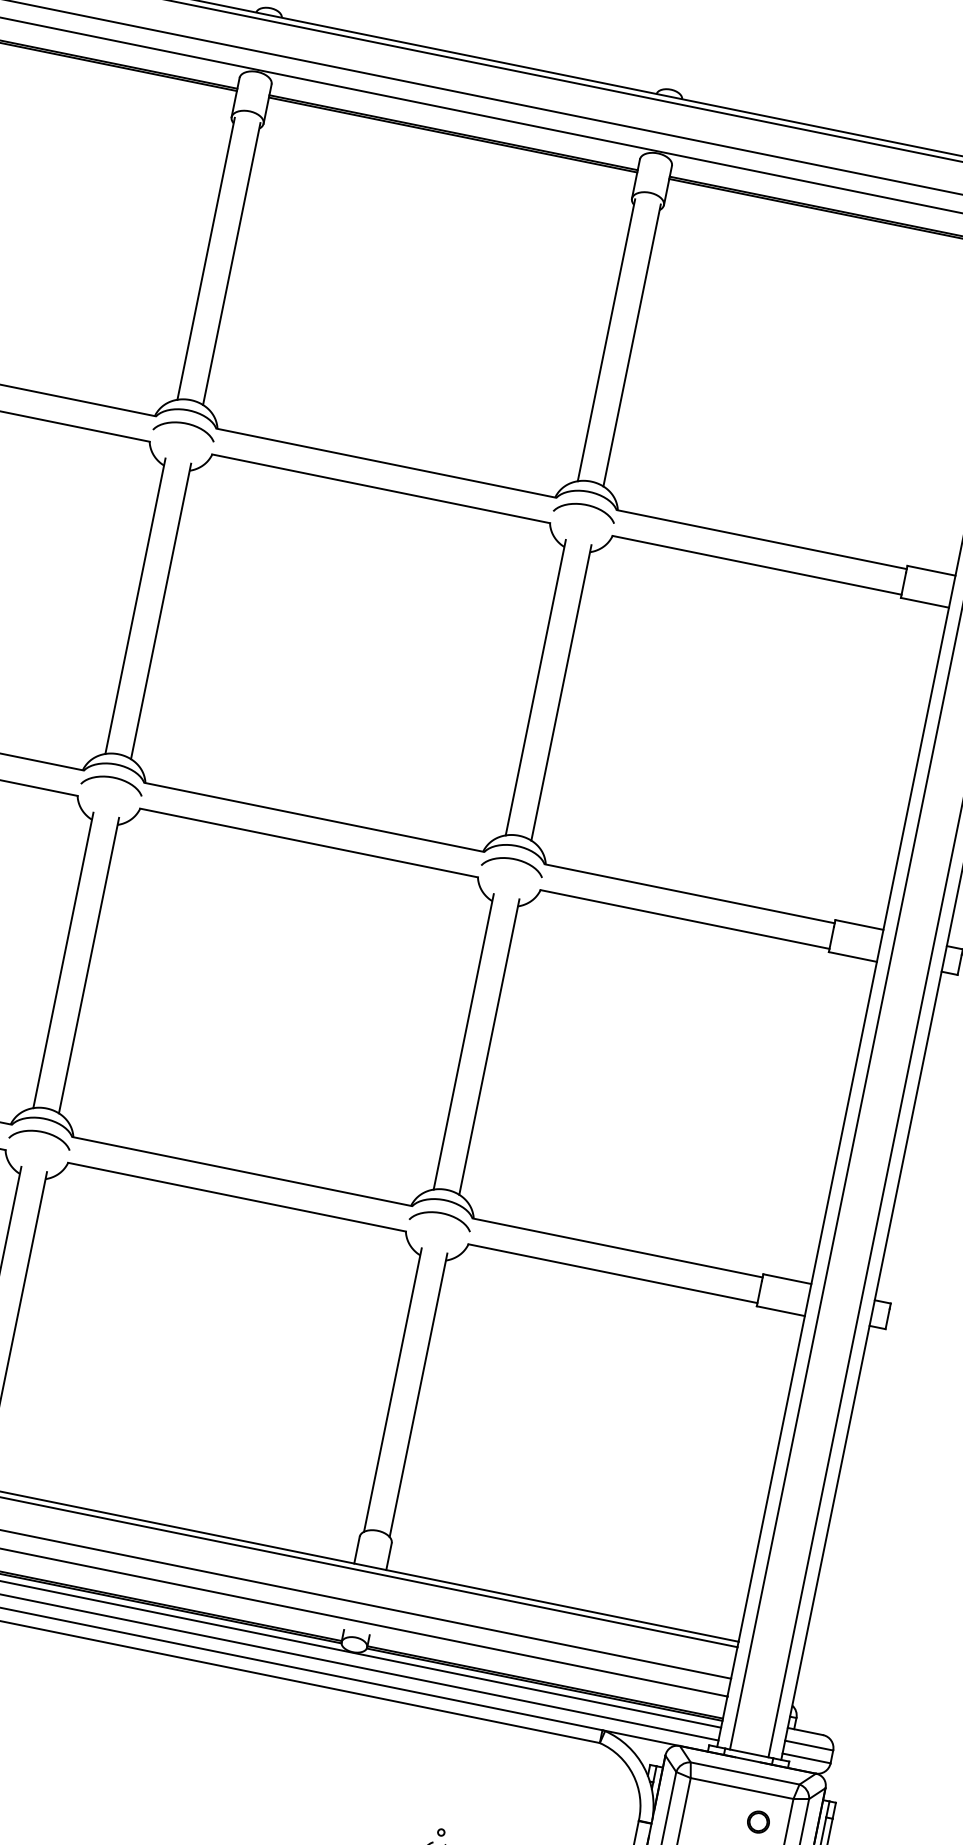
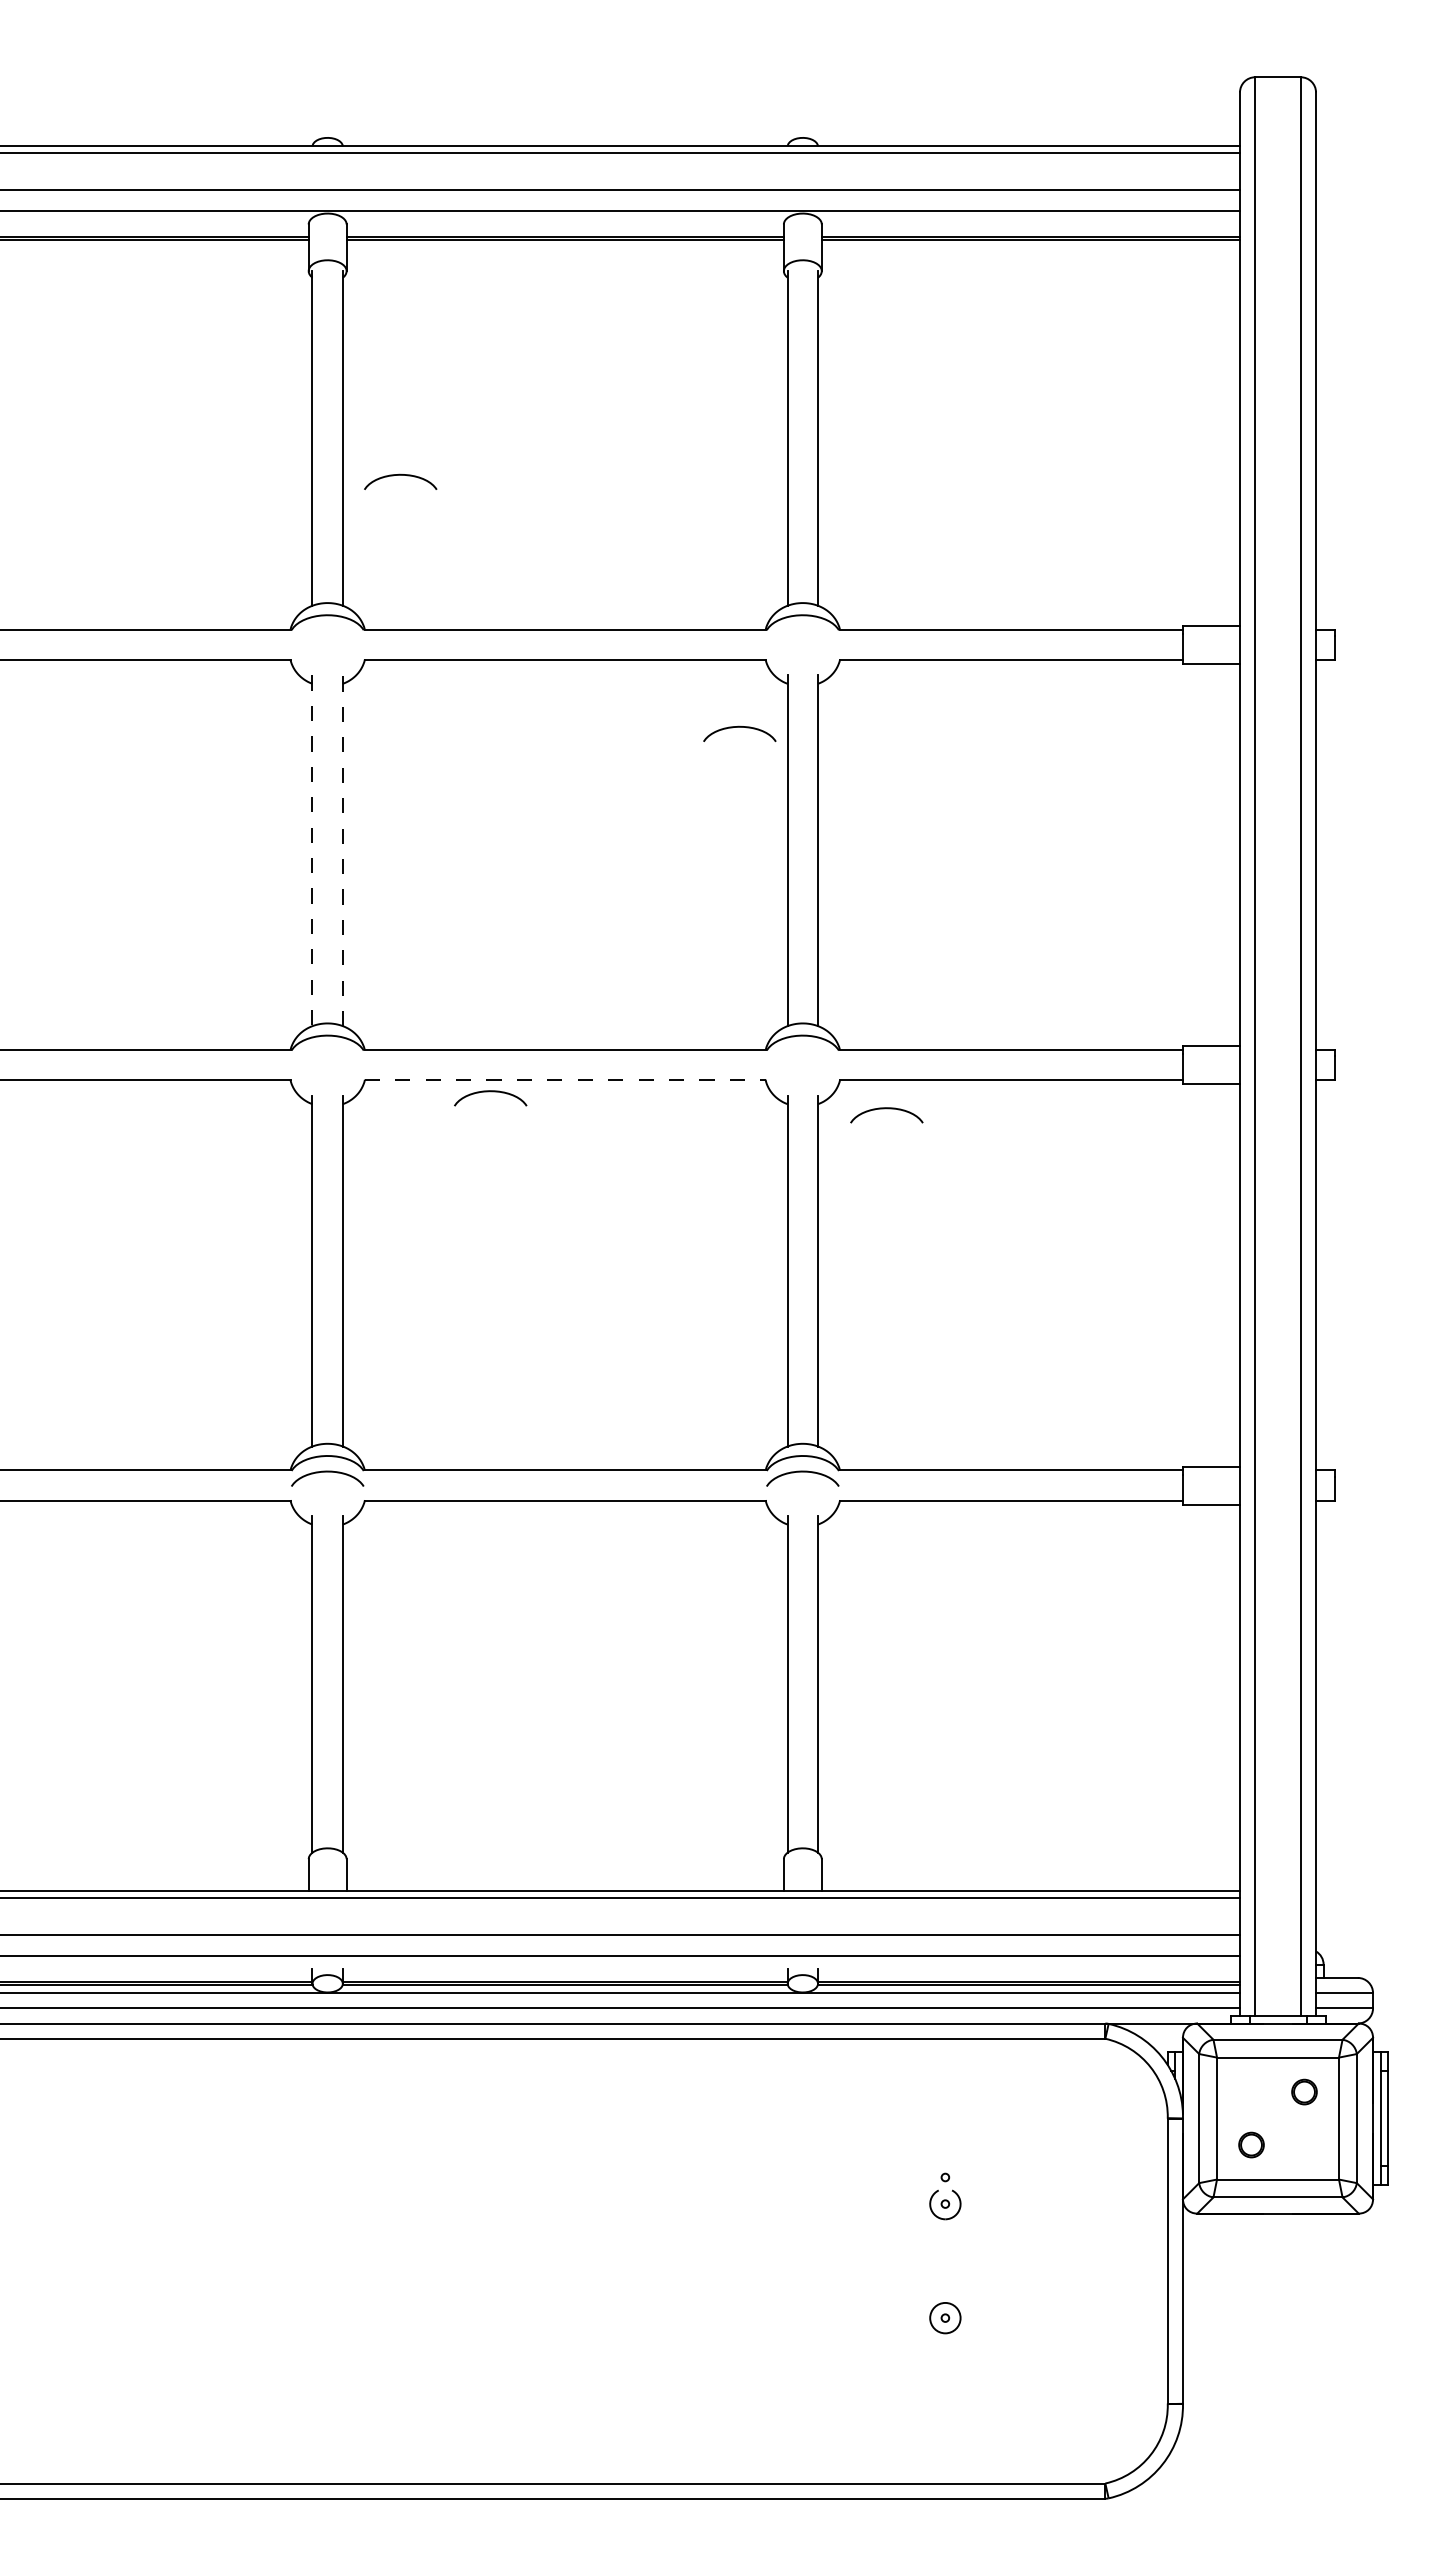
curve: (185, 424) -> (400, 475), moved
curve: (585, 505) -> (739, 727), moved
line: (135, 606) -> (312, 851), solid -> dashed
line: (160, 611) -> (342, 850), solid -> dashed
curve: (113, 778) -> (490, 1092), moved
line: (309, 843) -> (565, 1080), solid -> dashed
curve: (513, 860) -> (886, 1109), moved

